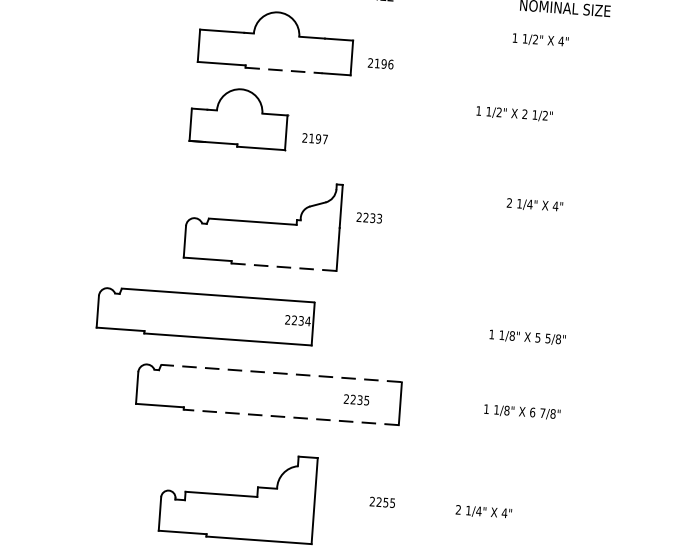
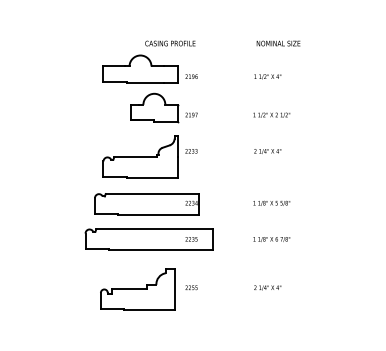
text: (540, 39) -> (267, 76), moved
line: (284, 71) -> (145, 83), dashed -> solid
text: (514, 112) -> (271, 114), moved
part: (258, 118) -> (163, 107), moved
text: (534, 205) -> (267, 151), moved
line: (282, 266) -> (151, 177), dashed -> solid
part: (204, 316) -> (146, 204), moved
line: (279, 373) -> (153, 229), dashed -> solid
line: (290, 418) -> (160, 250), dashed -> solid
text: (382, 501) -> (191, 287), moved
text: (483, 511) -> (267, 287), moved

